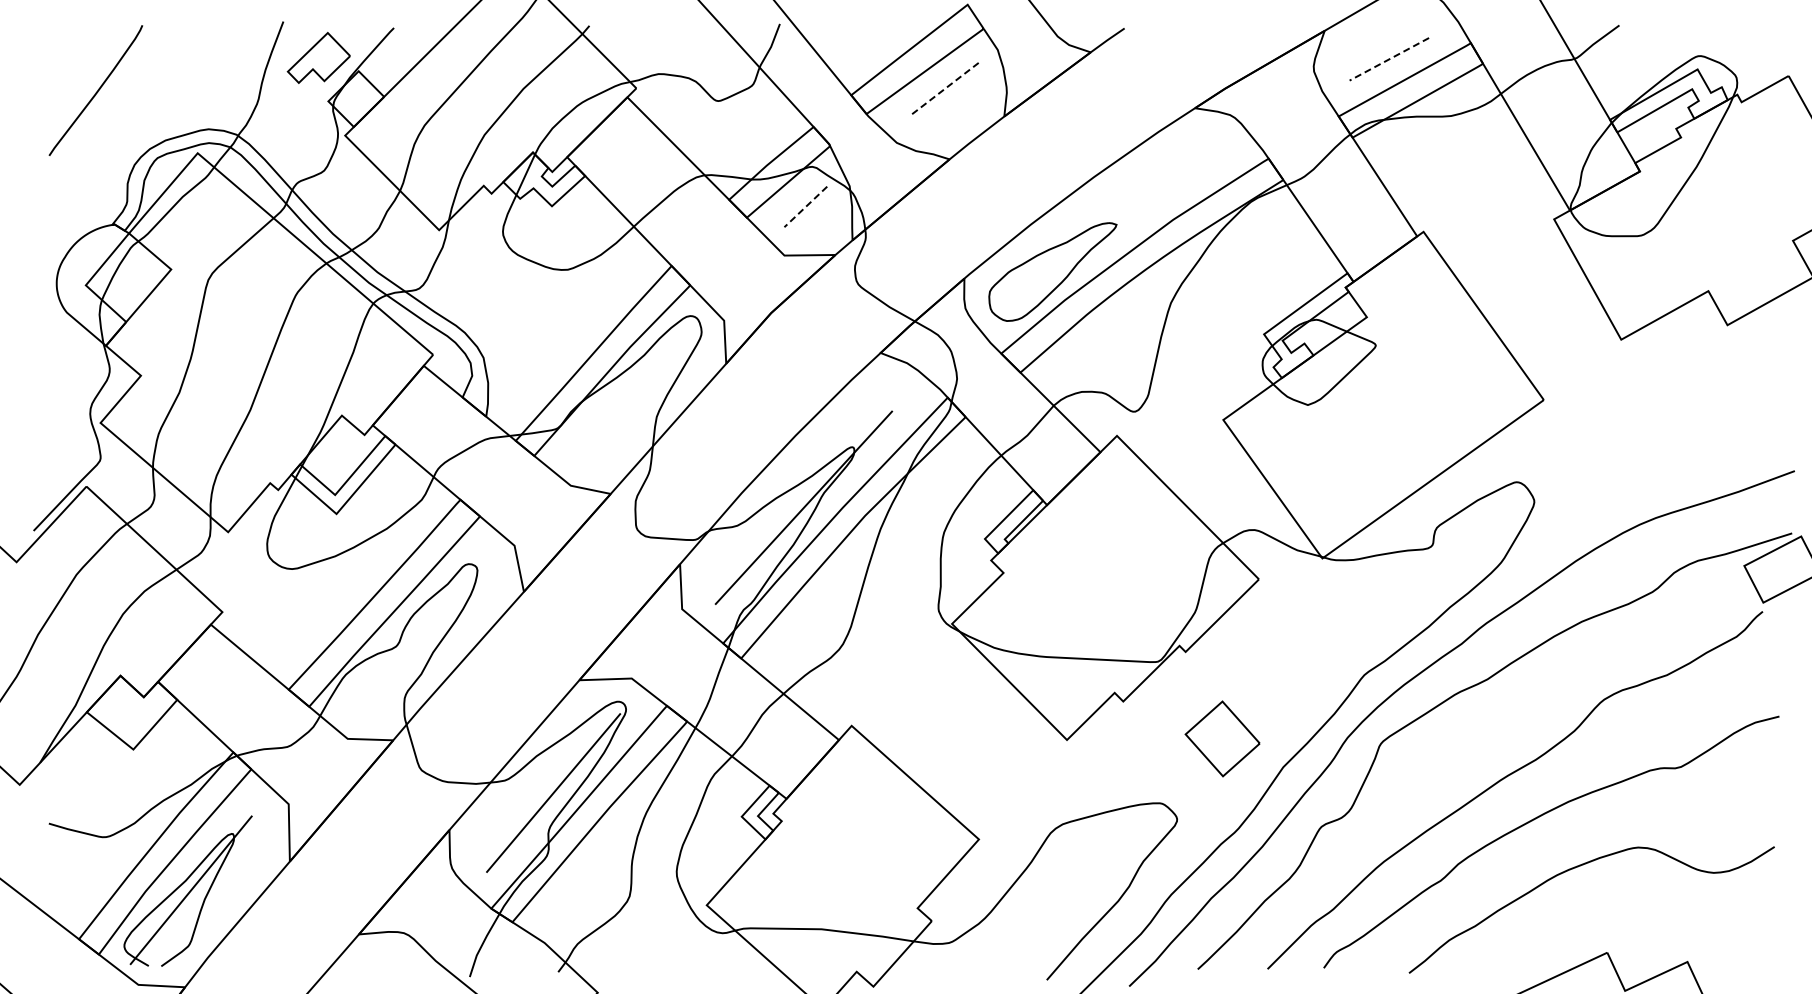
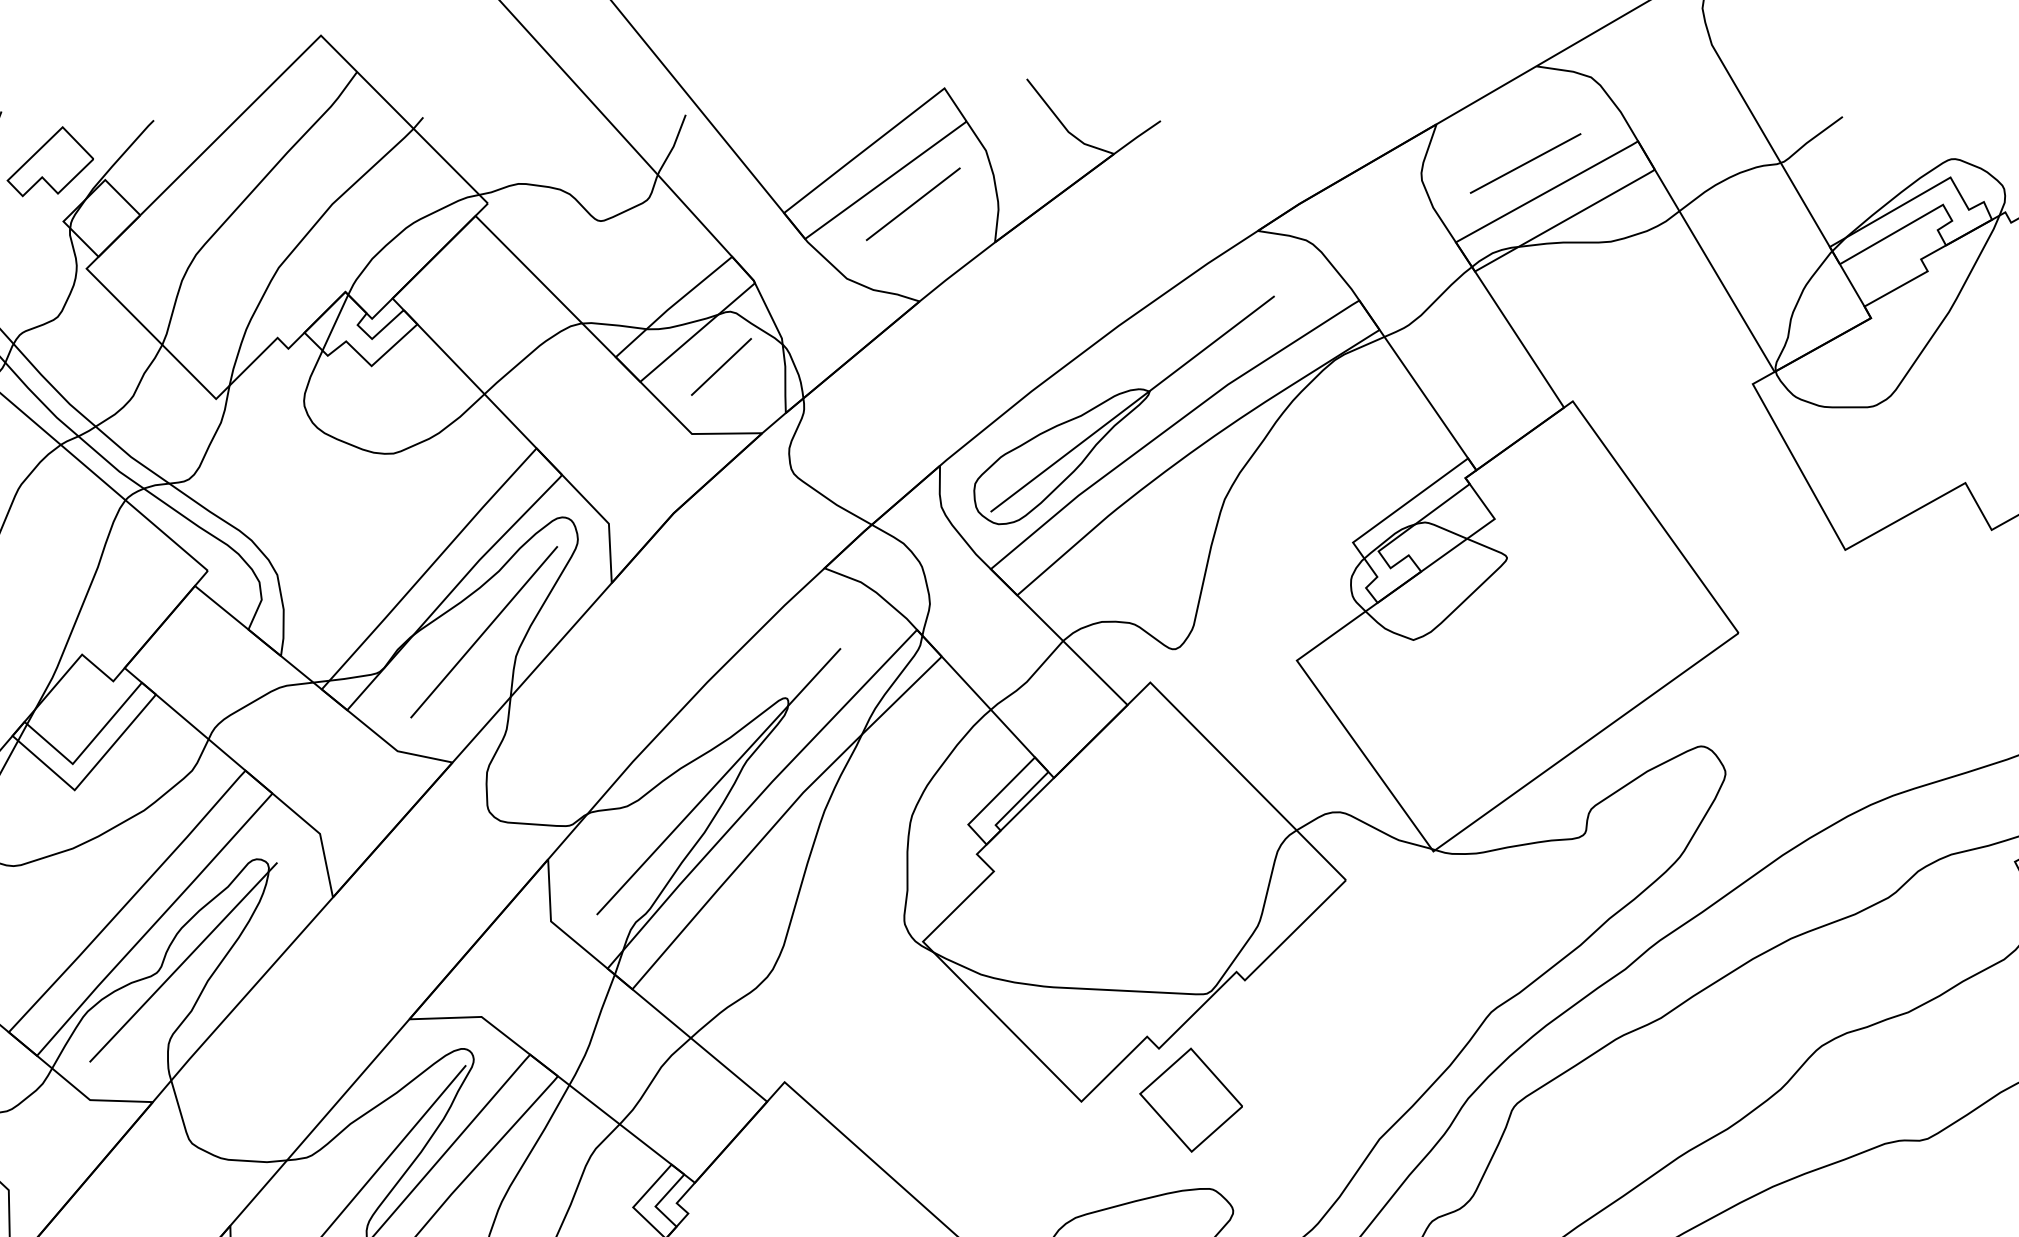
line: (1388, 59) -> (1524, 163), dashed -> solid
line: (945, 88) -> (913, 203), dashed -> solid
line: (805, 206) -> (721, 366), dashed -> solid
line: (1103, 233) -> (1131, 403), added
line: (633, 399) -> (483, 632), added
line: (415, 638) -> (183, 961), added
part: (1222, 738) -> (1190, 1099), moved

